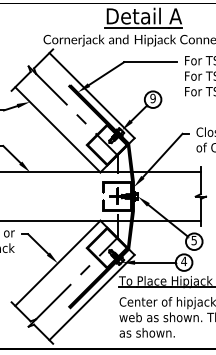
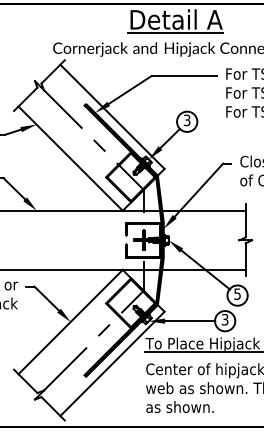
text: (152, 98) -> (186, 120), 9 -> 3
text: (184, 261) -> (225, 319), 4 -> 3

